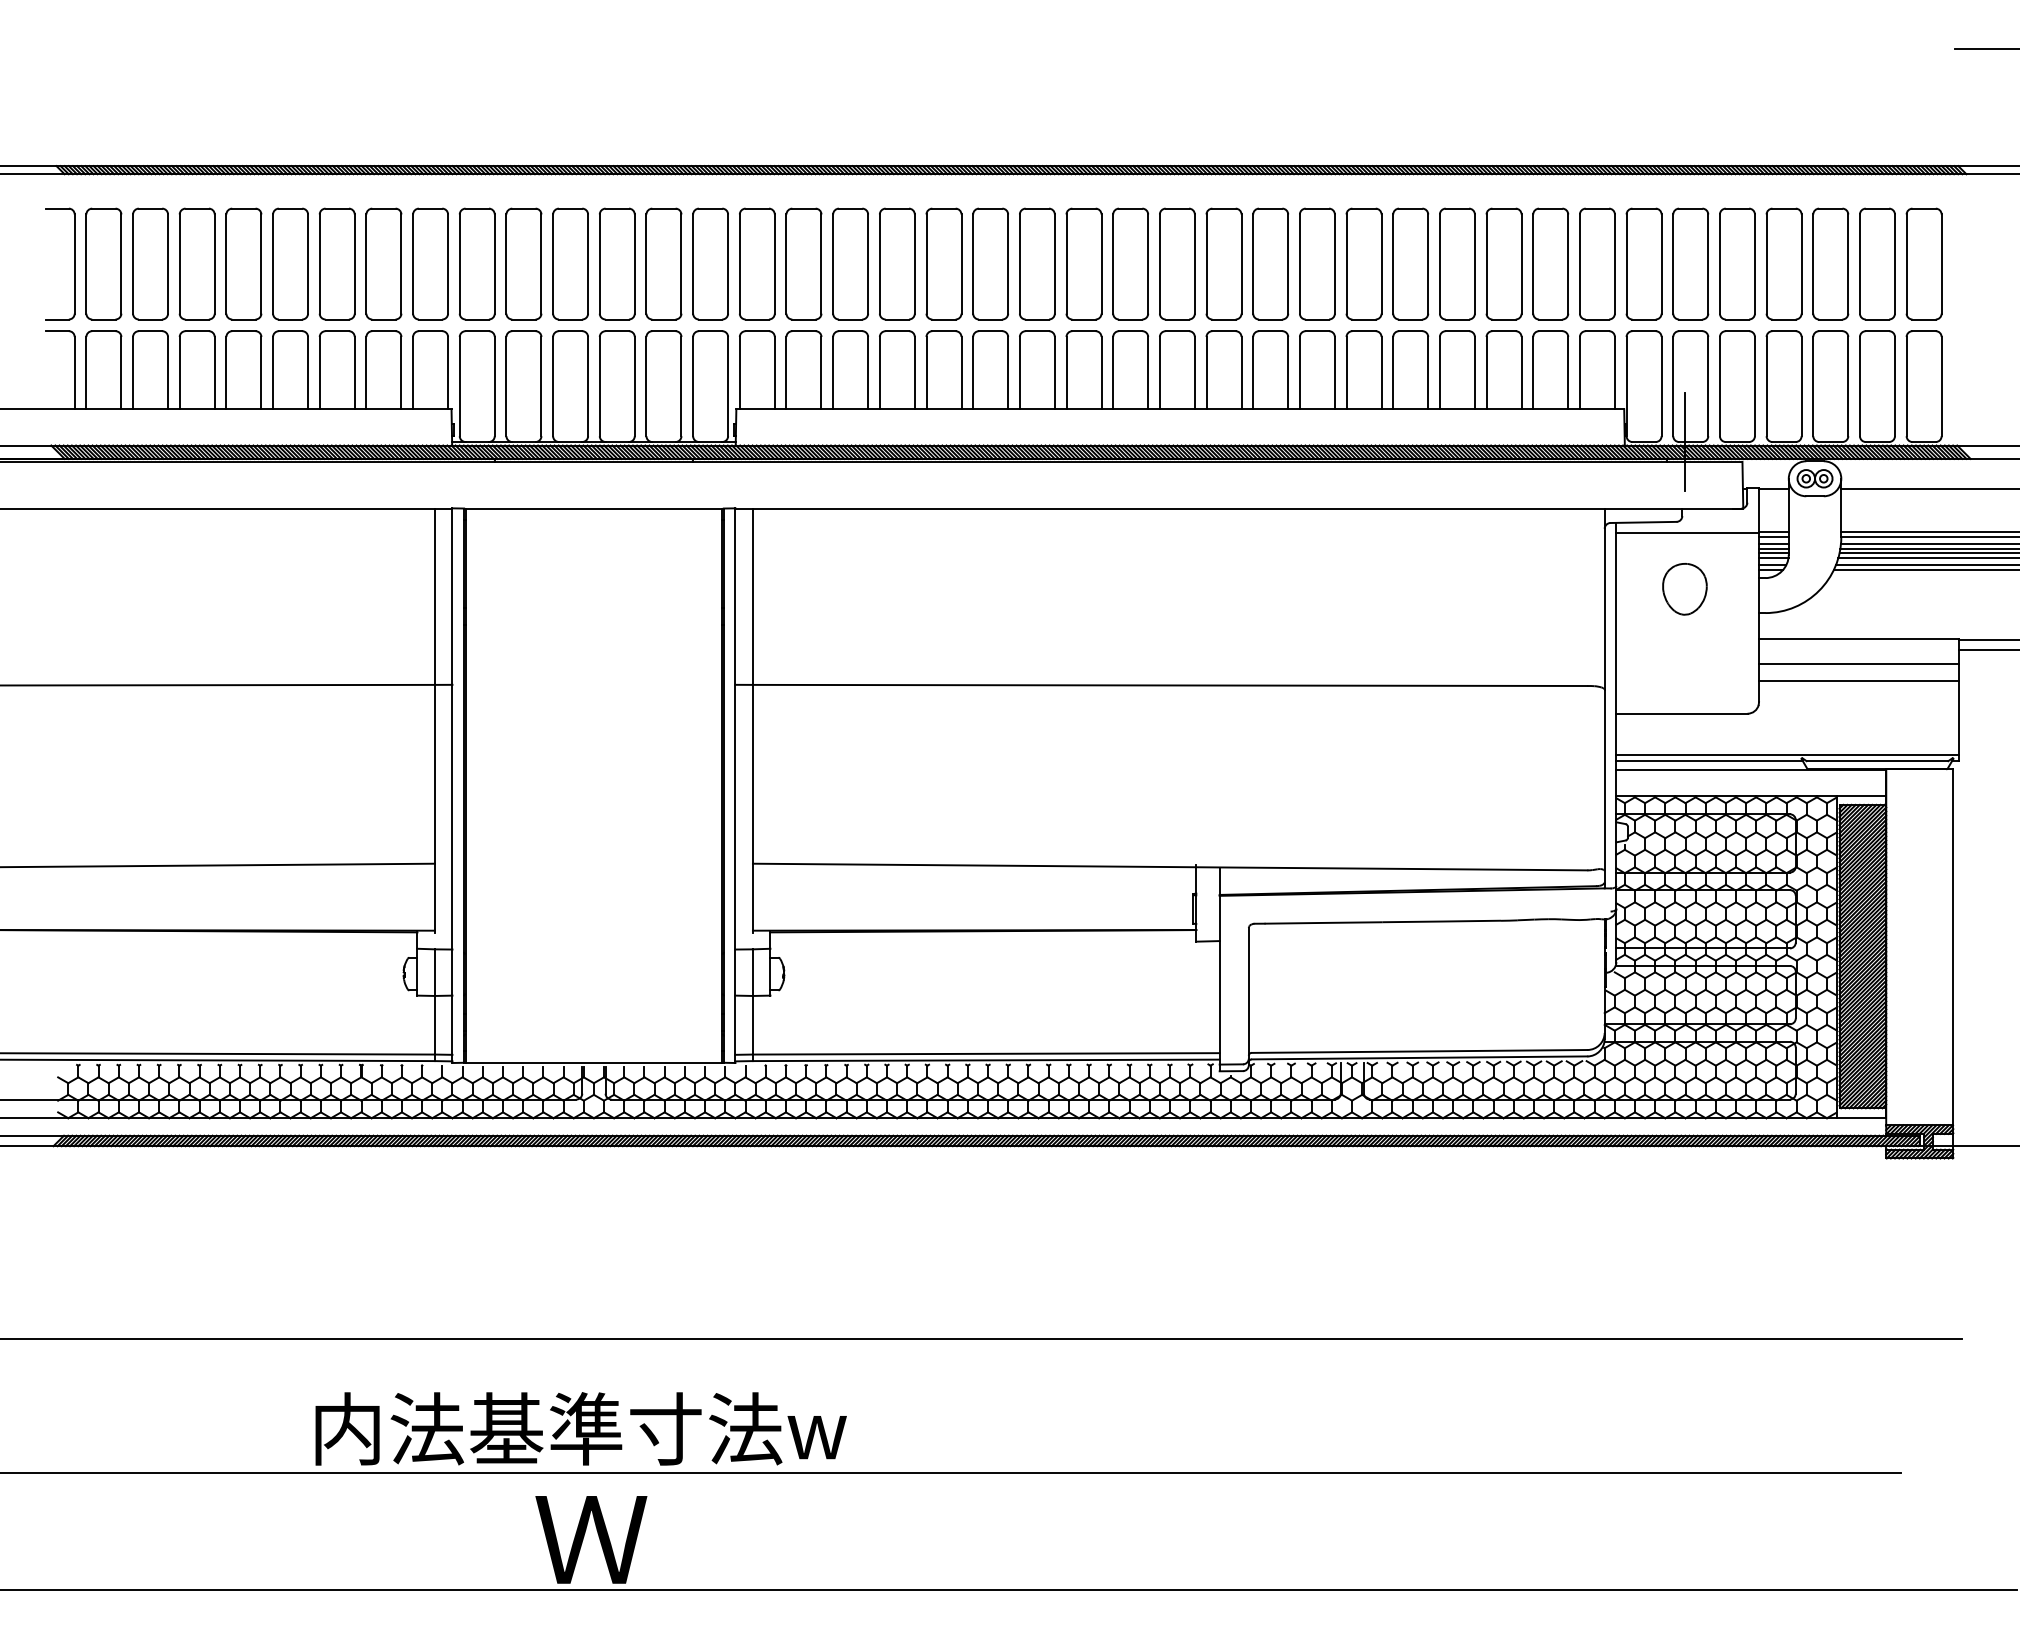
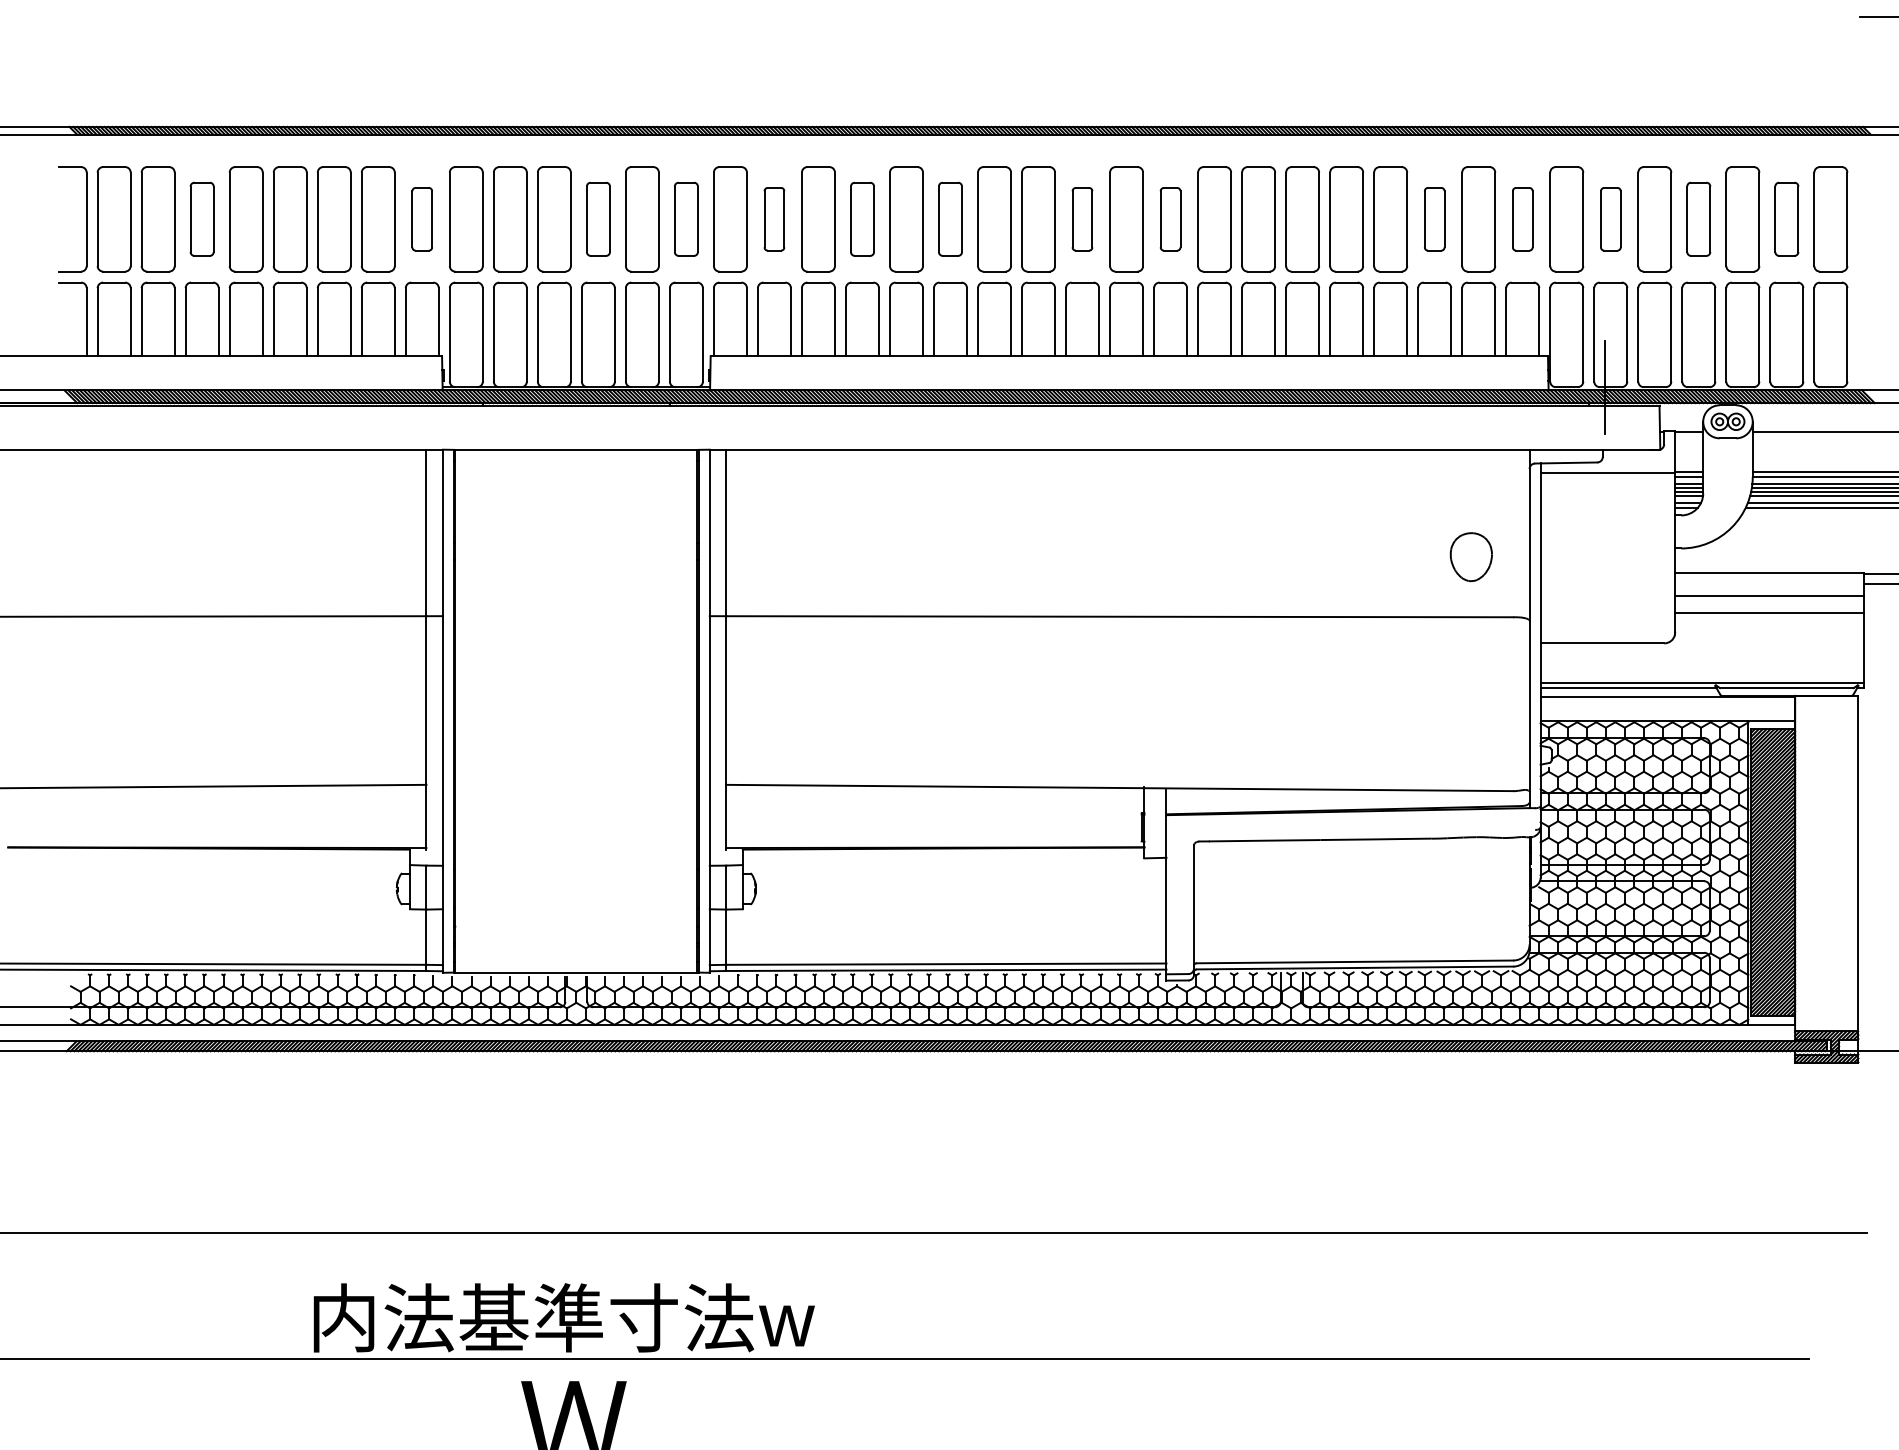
part: (196, 263) -> (201, 218), size x0.7
part: (430, 263) -> (422, 218), size x0.6
part: (617, 263) -> (598, 218), size x0.7
part: (710, 263) -> (686, 218), size x0.7
part: (803, 263) -> (773, 218), size x0.6
part: (897, 263) -> (862, 218), size x0.7
part: (990, 263) -> (950, 218), size x0.7
part: (1130, 263) -> (1082, 218), size x0.6
part: (1223, 263) -> (1170, 218), size x0.6
part: (1503, 263) -> (1434, 218), size x0.6
part: (1597, 263) -> (1522, 218), size x0.6
part: (1690, 263) -> (1610, 218), size x0.6
part: (1783, 263) -> (1698, 218), size x0.7
part: (1877, 263) -> (1786, 218), size x0.7
part: (1684, 589) -> (1470, 557), moved

